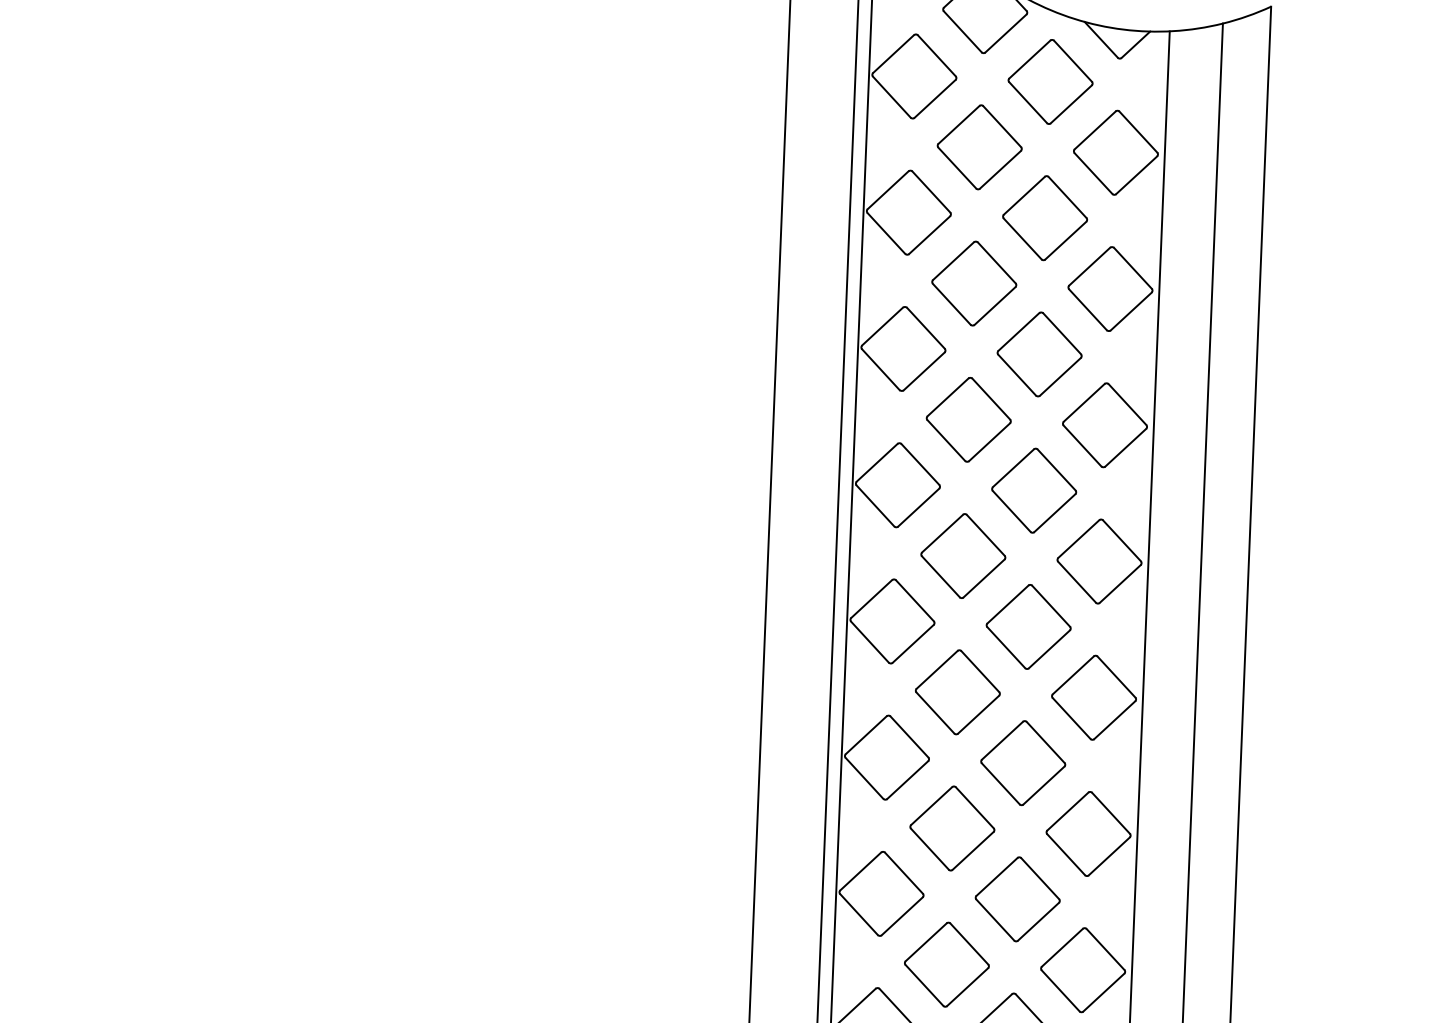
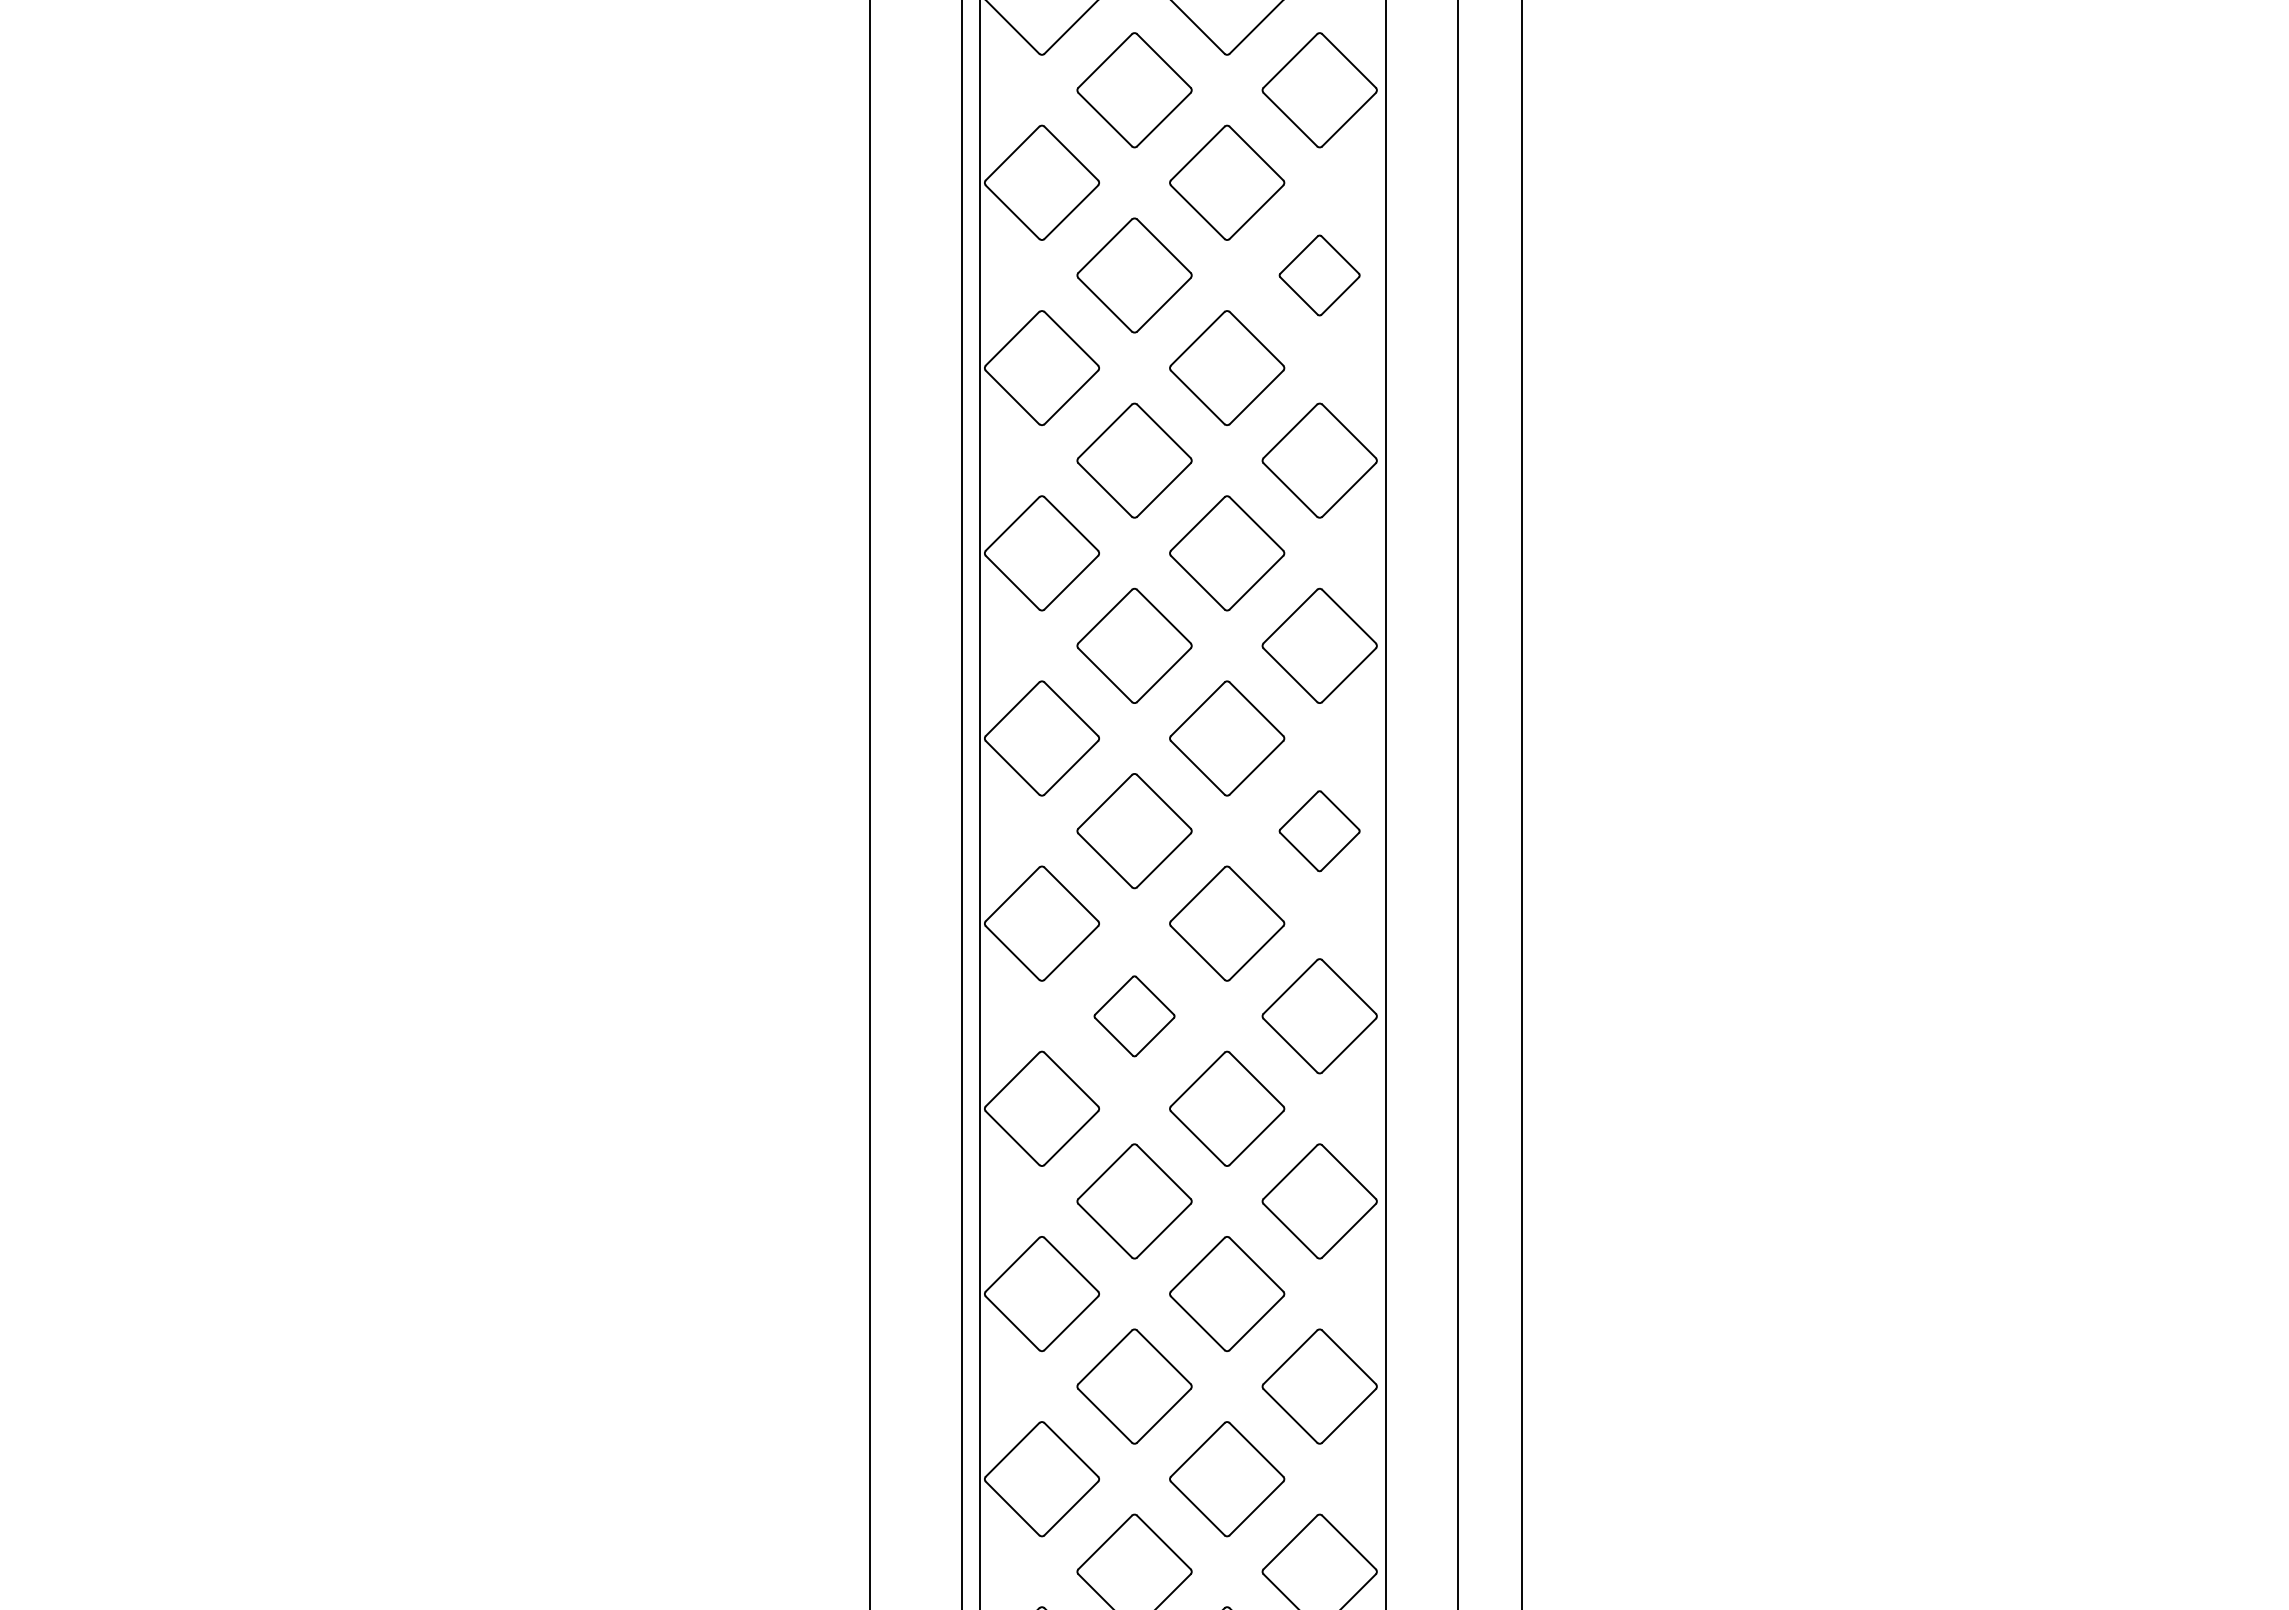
part: (1110, 289) -> (1319, 275), size x0.7
part: (1093, 698) -> (1319, 831), size x0.7
part: (952, 828) -> (1134, 1016), size x0.7

